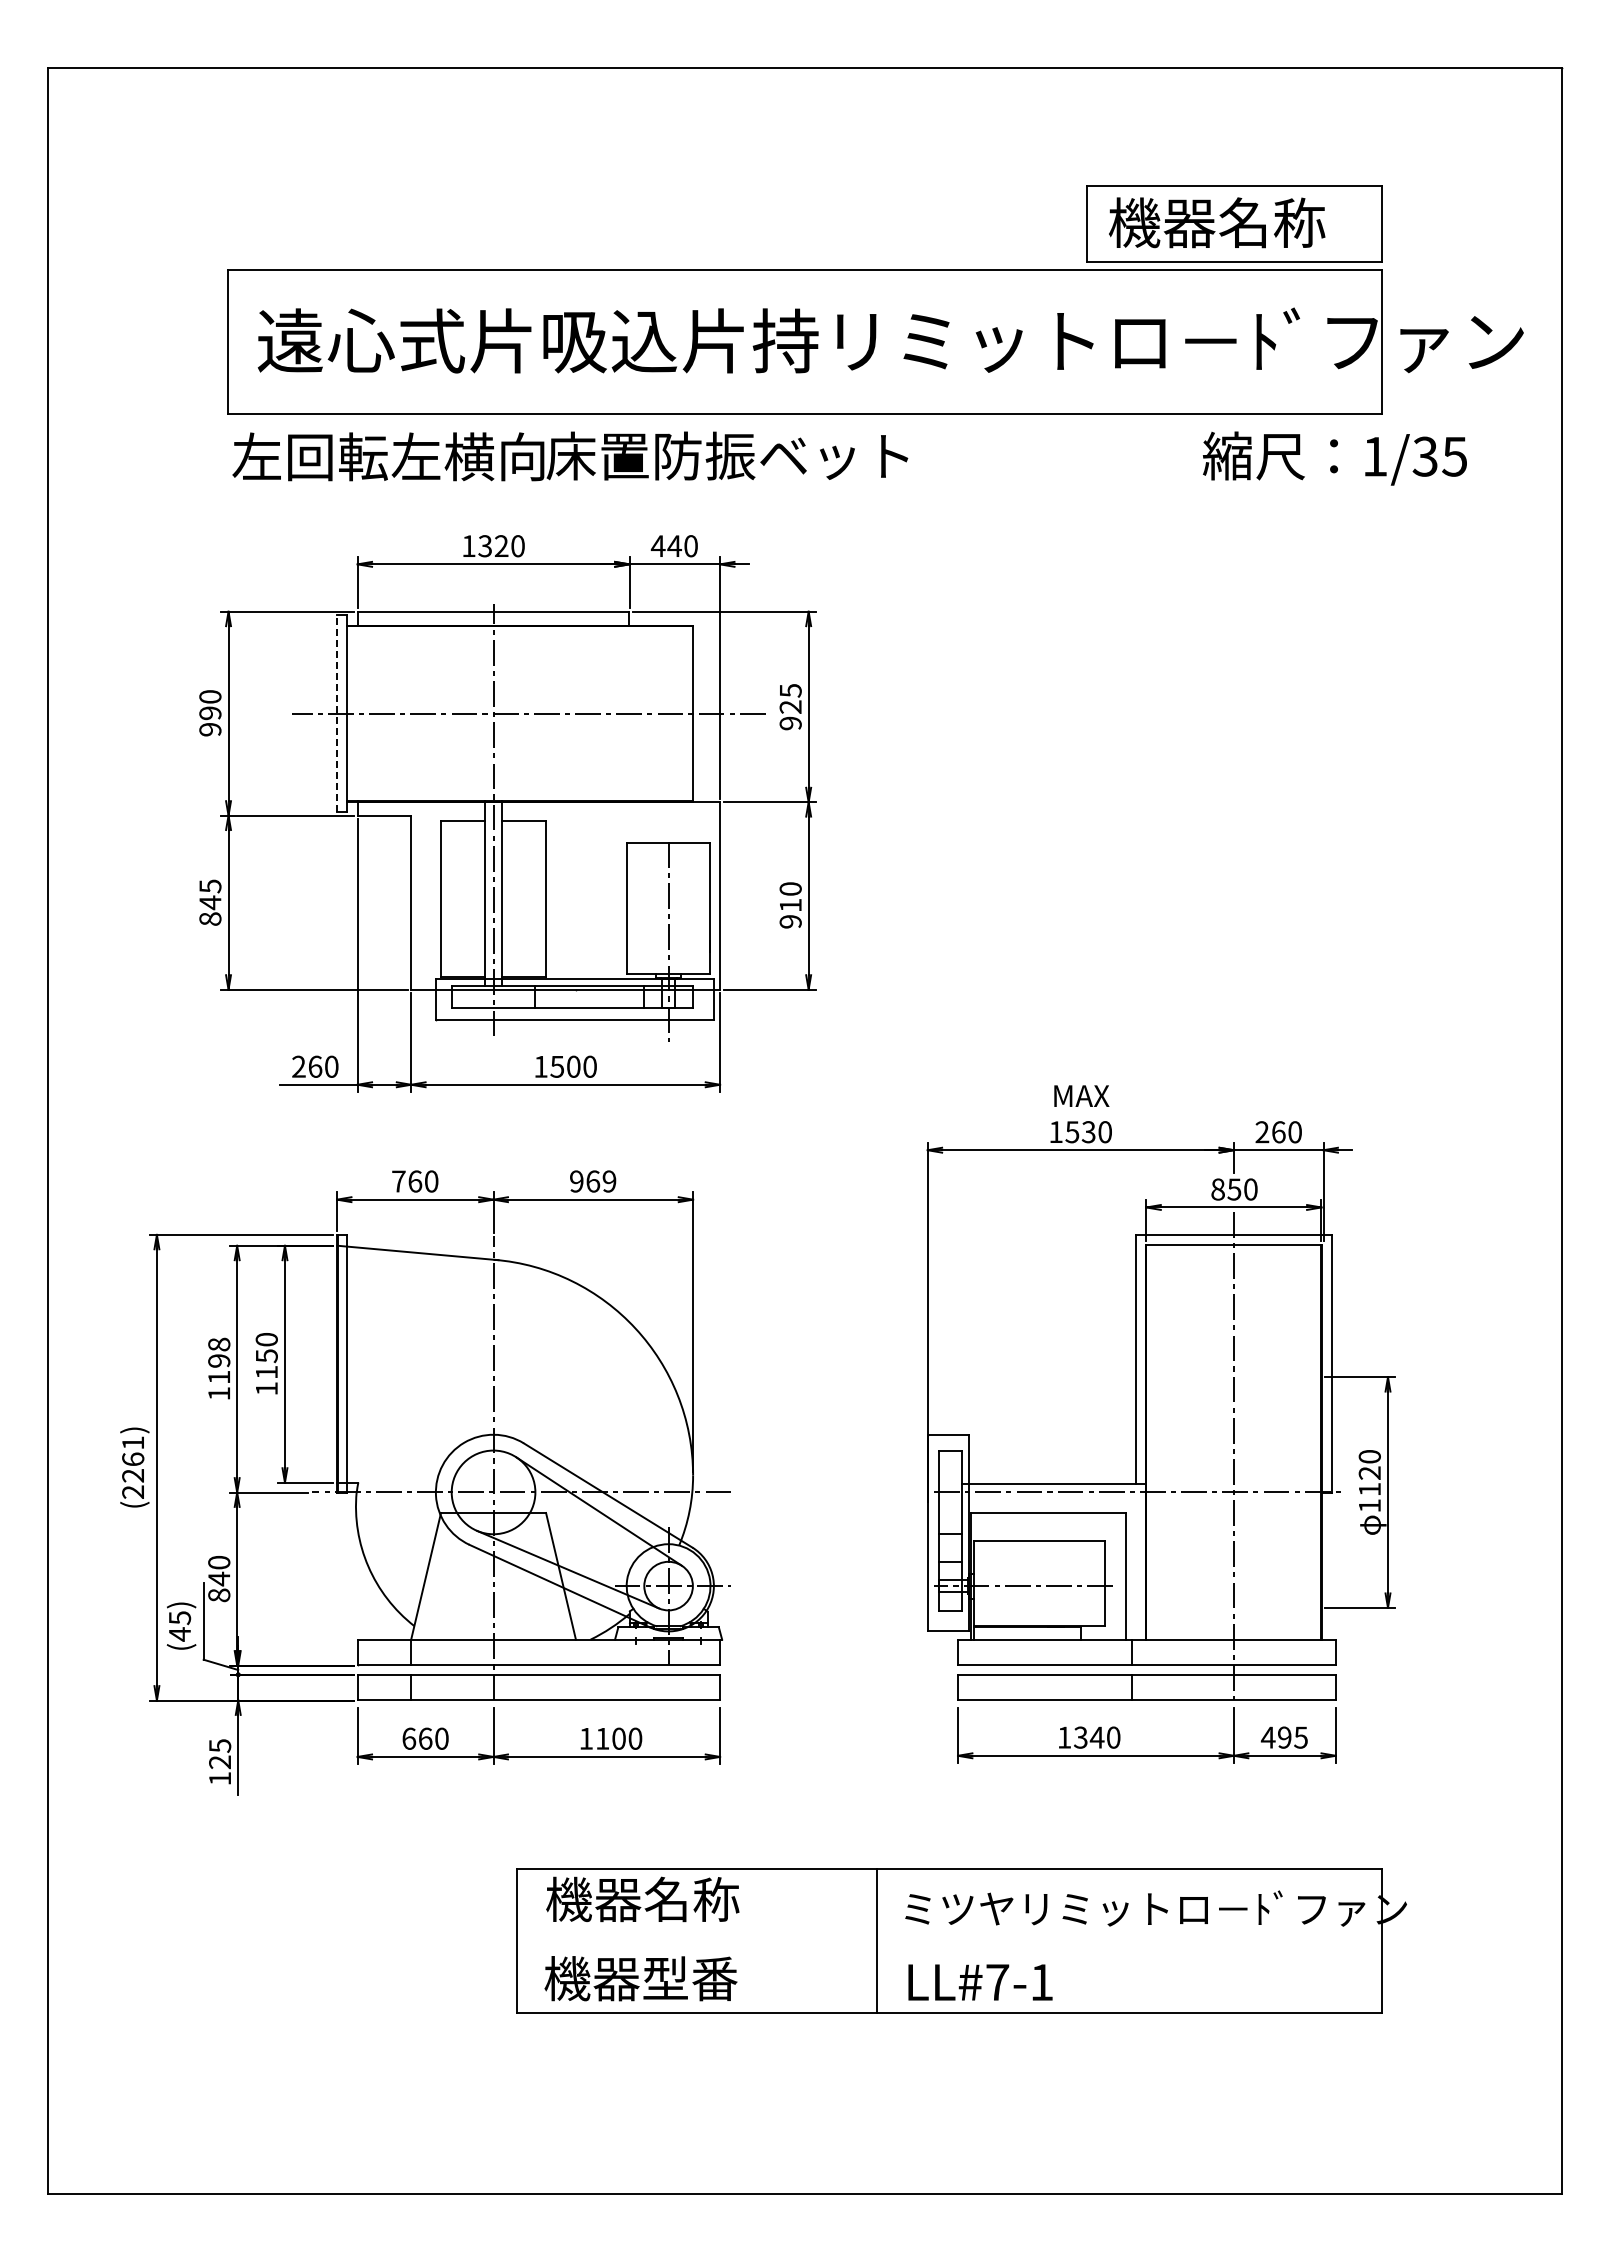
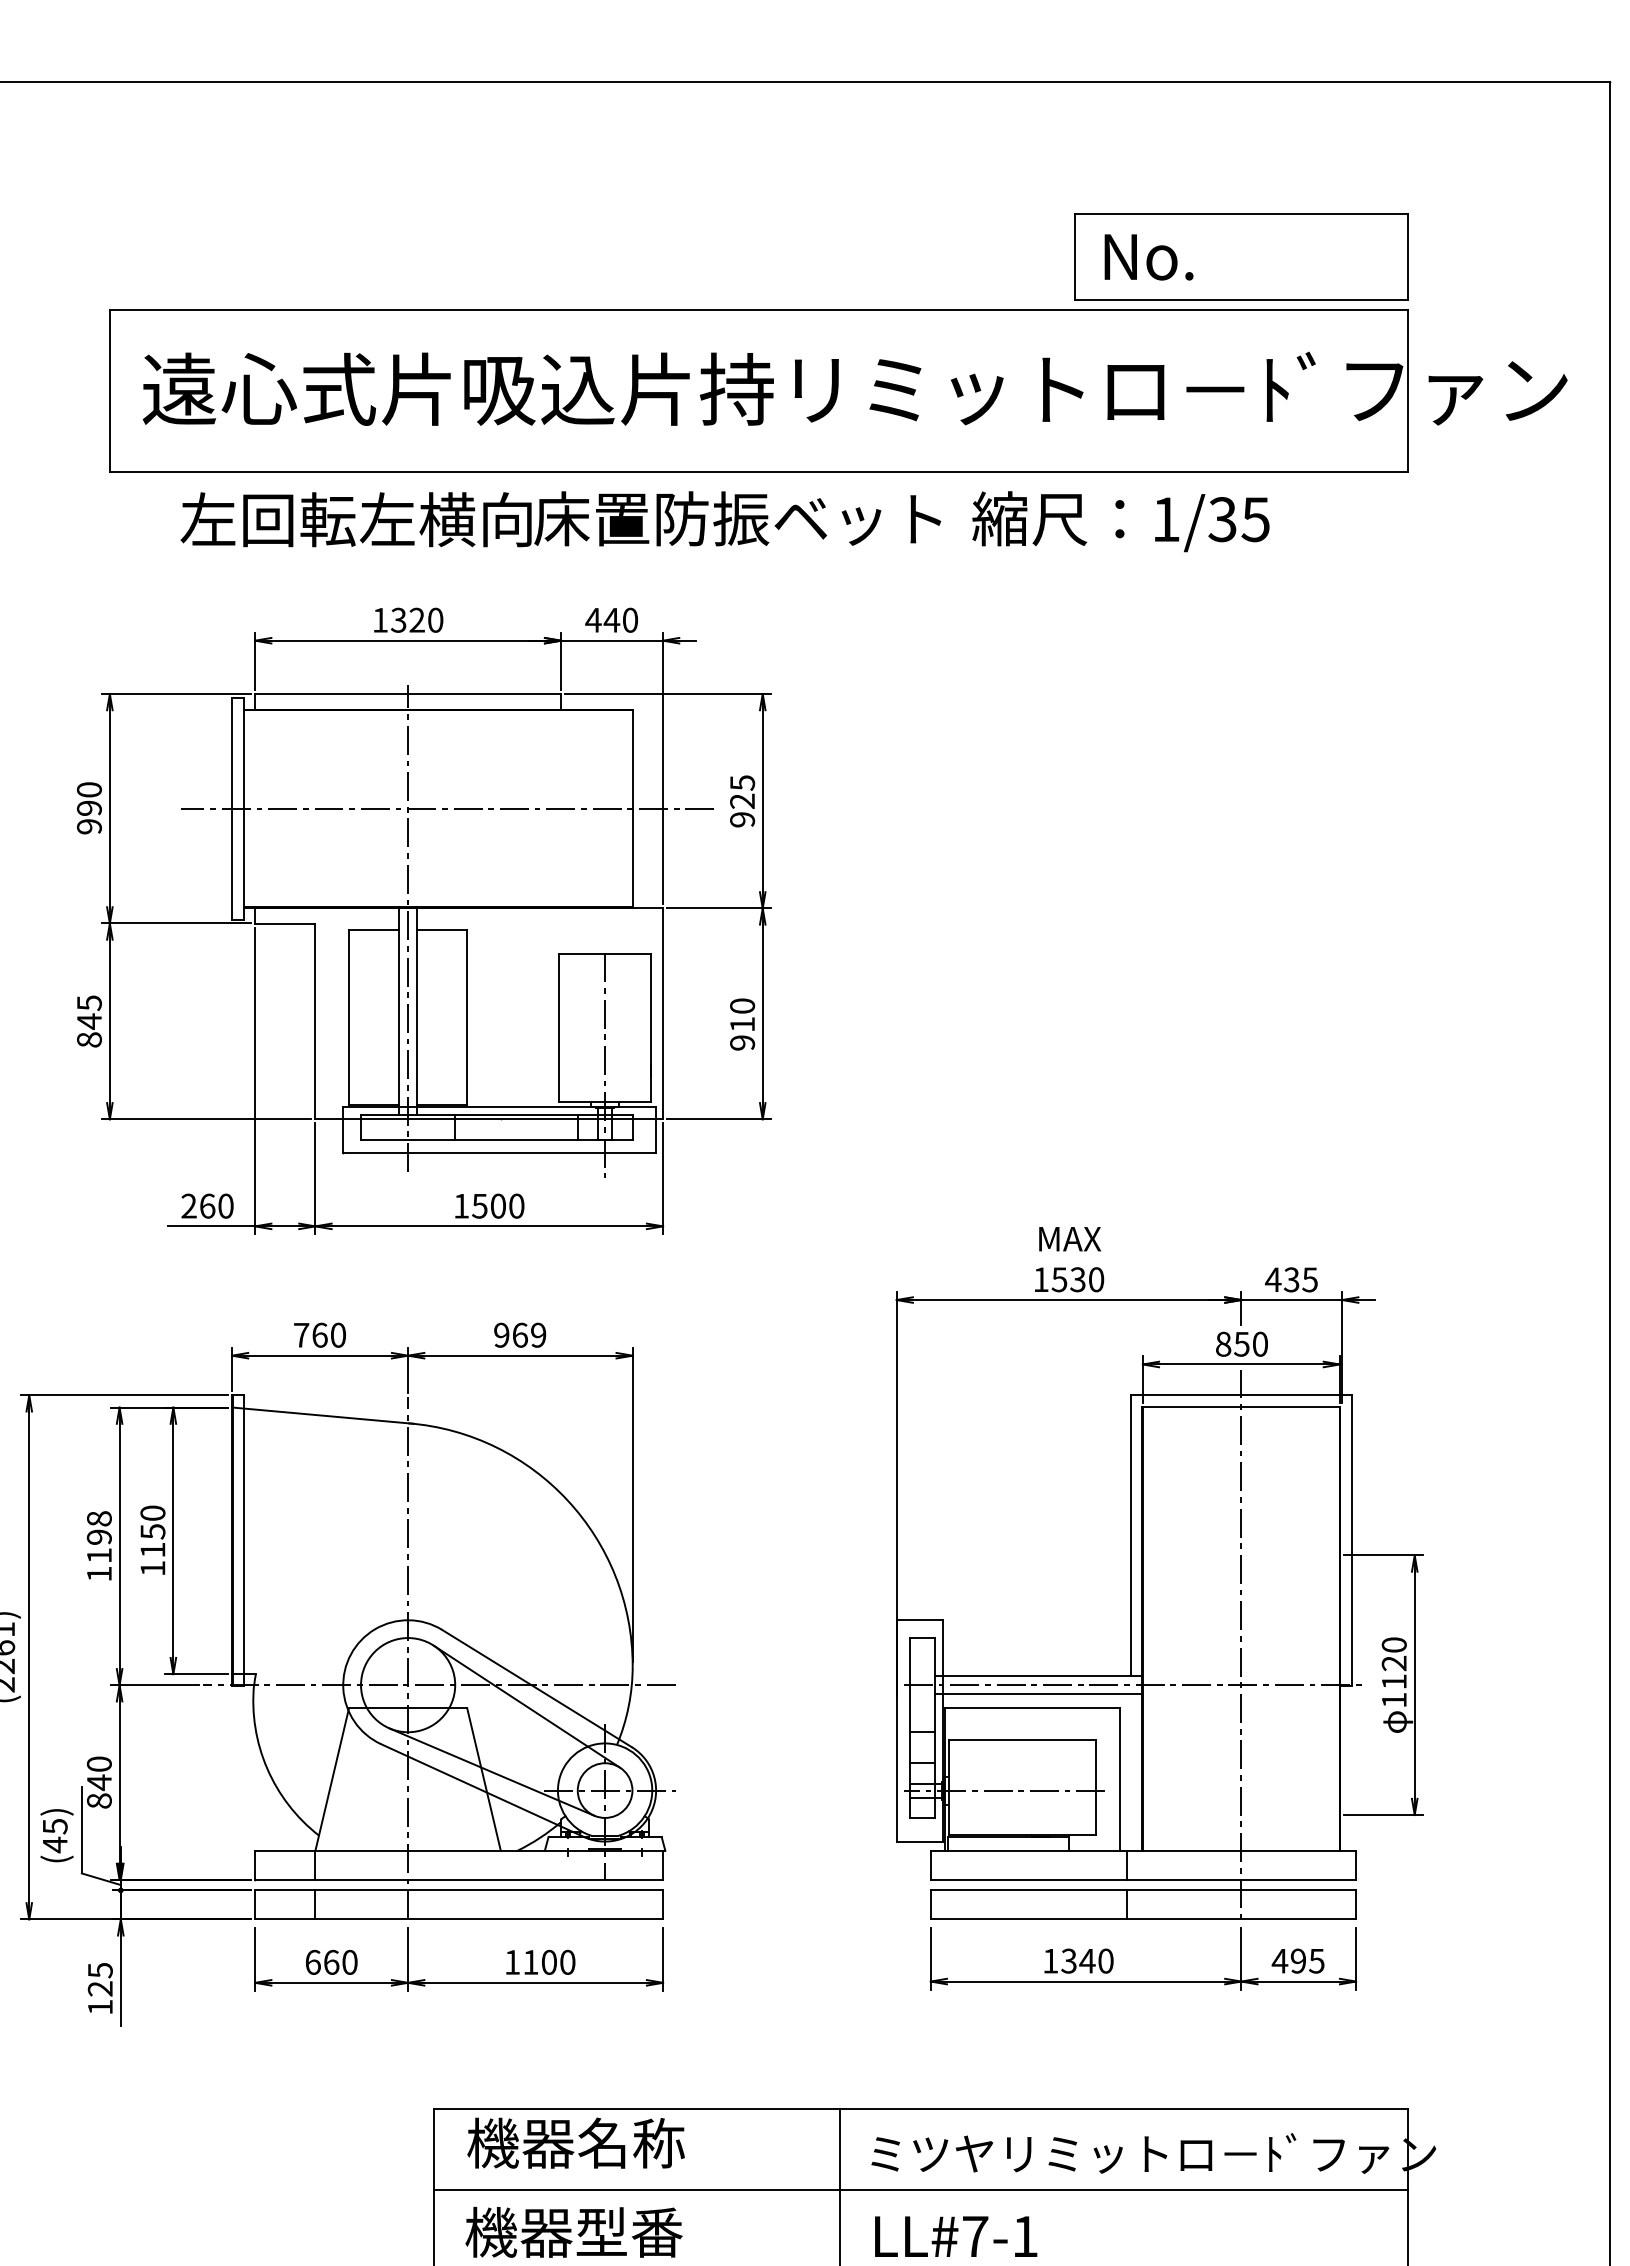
text: (1217, 222) -> (1222, 255), 機器名称 -> No.
text: (570, 456) -> (561, 519), moved
text: (1334, 458) -> (1120, 521), moved
line: (337, 713) -> (232, 808), dashed -> solid
text: (1277, 1132) -> (1290, 1280), 260 -> 435
line: (1053, 1500) -> (1038, 1694), added
line: (948, 1940) -> (920, 2189), added

